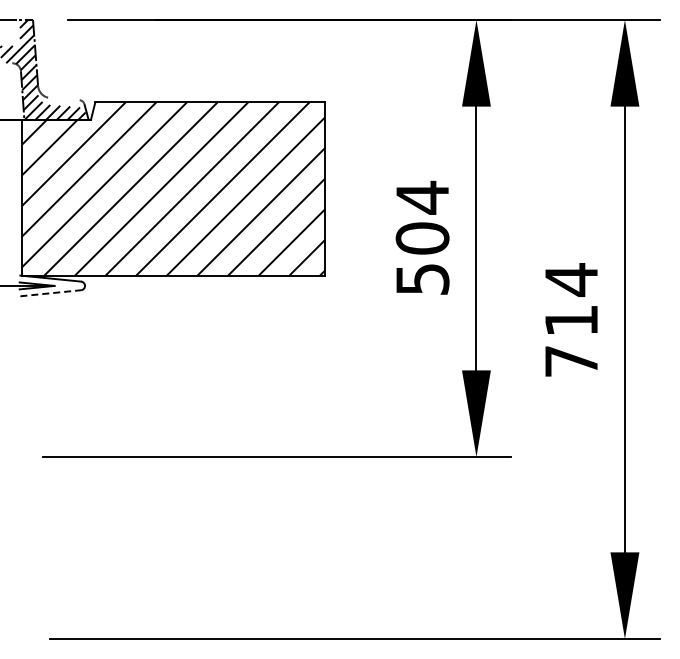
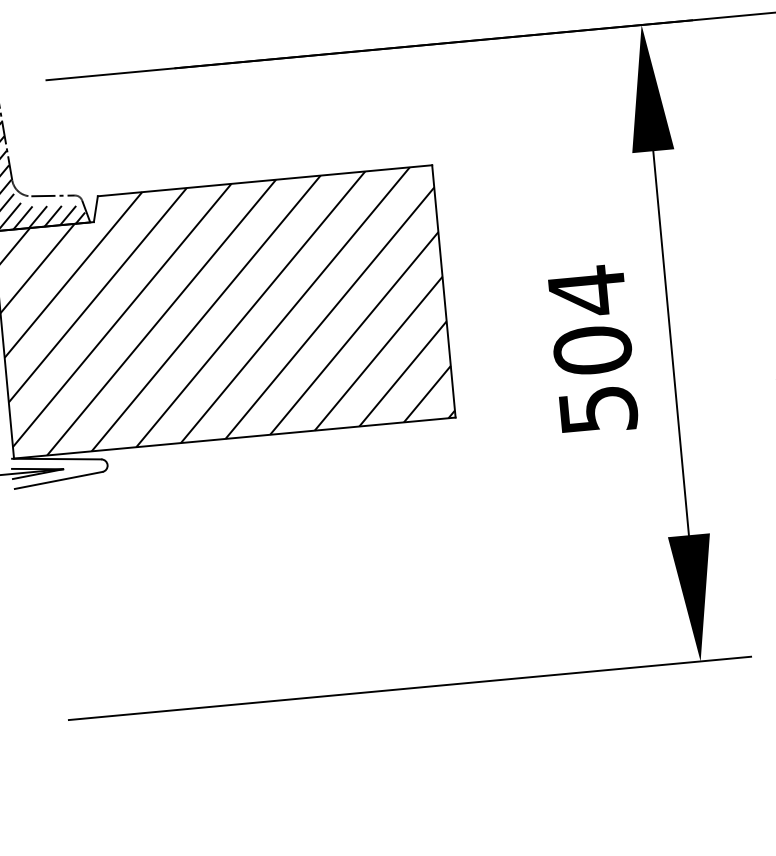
line: (64, 99) -> (52, 196), added
line: (50, 293) -> (58, 480), dashed -> solid

